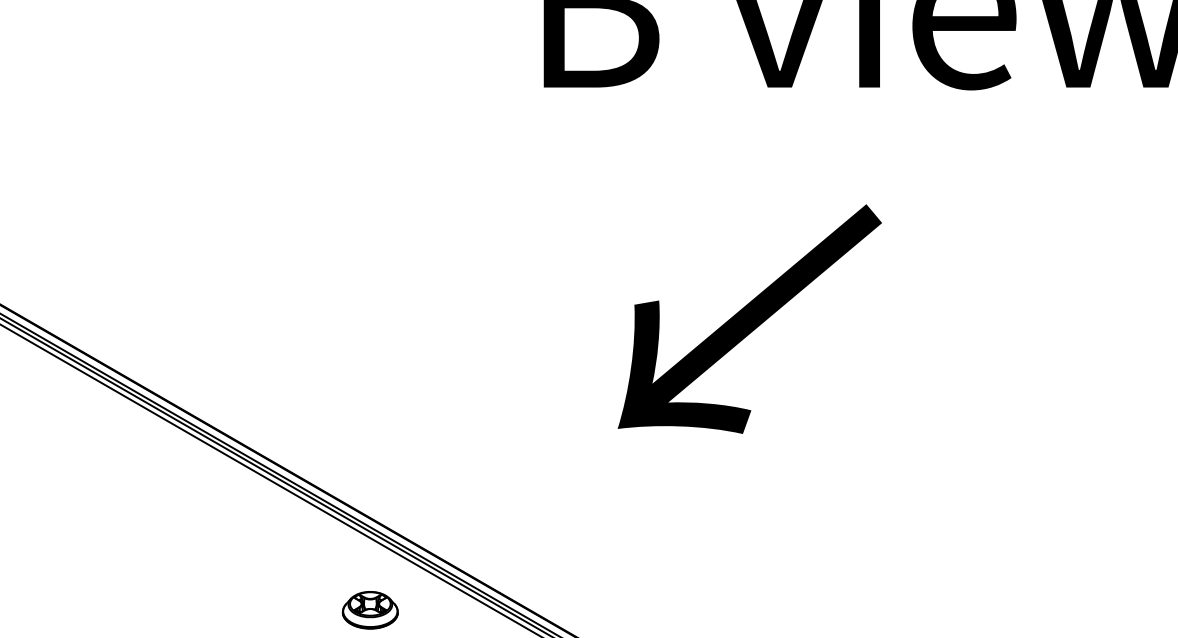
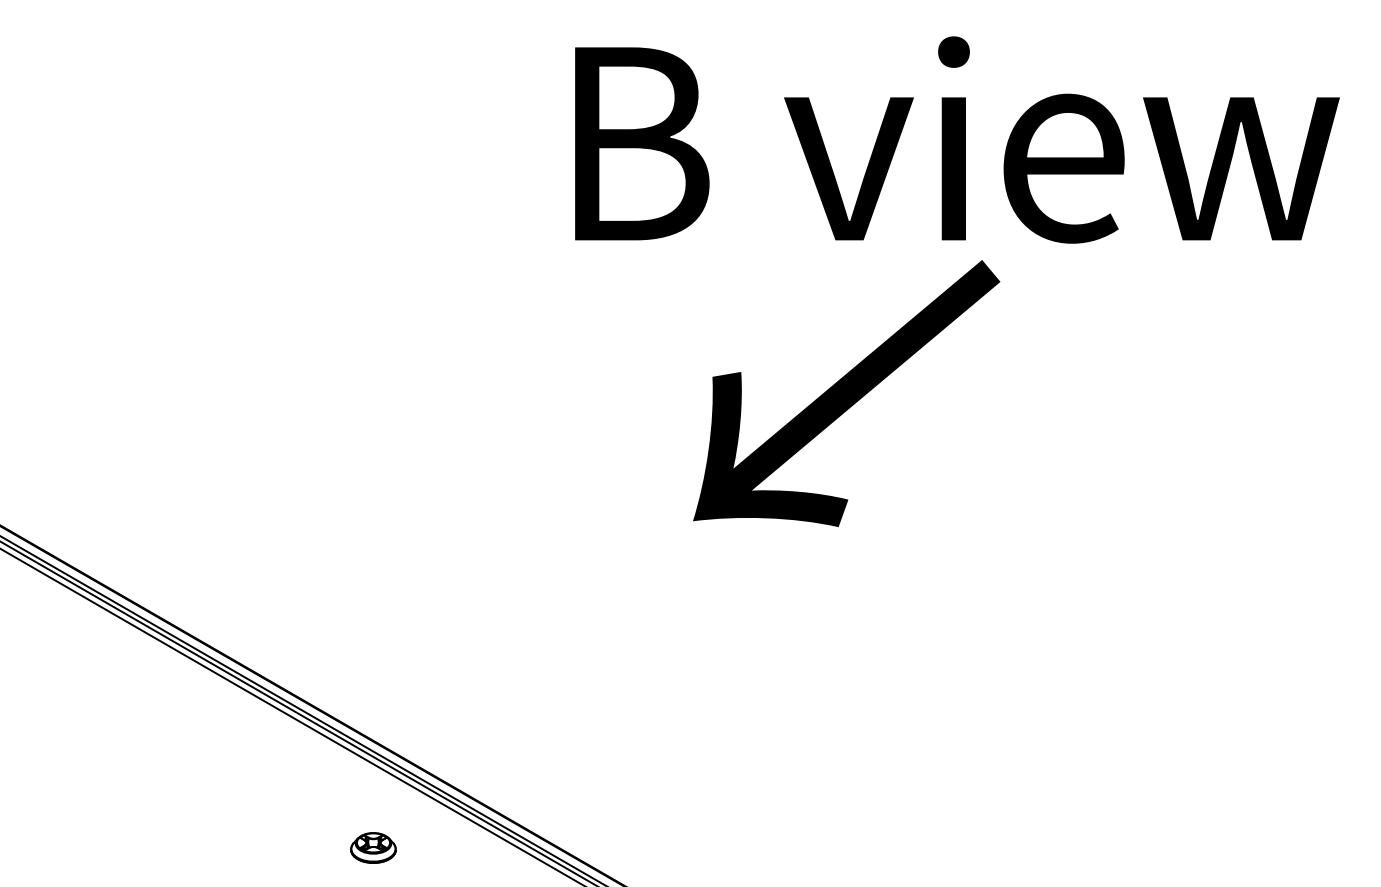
text: (749, 319) -> (846, 393), moved
part: (370, 609) -> (373, 847), size x0.7

